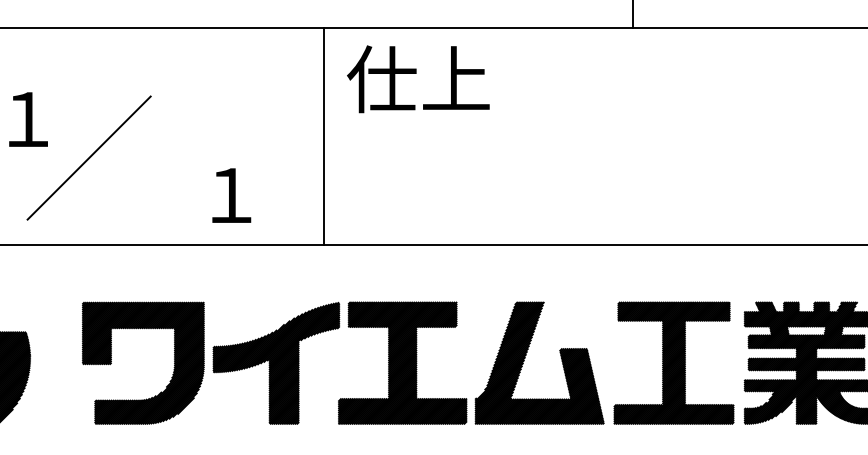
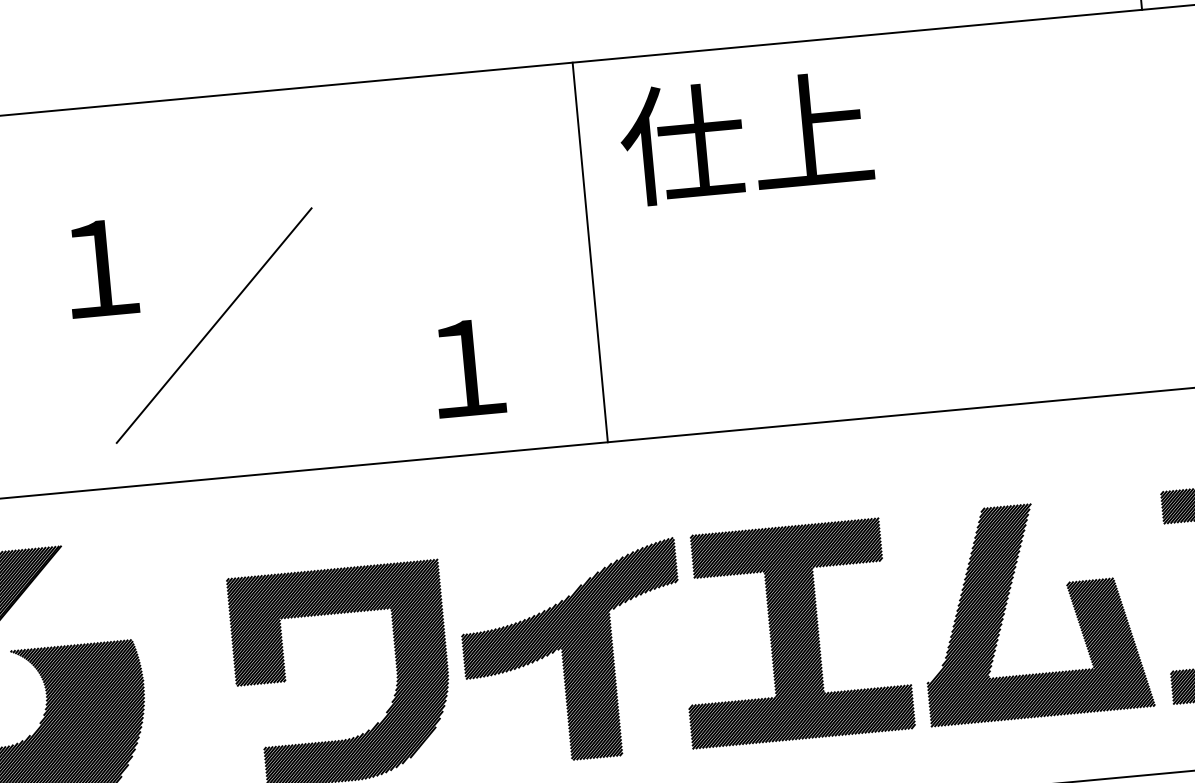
text: (418, 79) -> (746, 137), moved
line: (323, 136) -> (589, 252), moved

